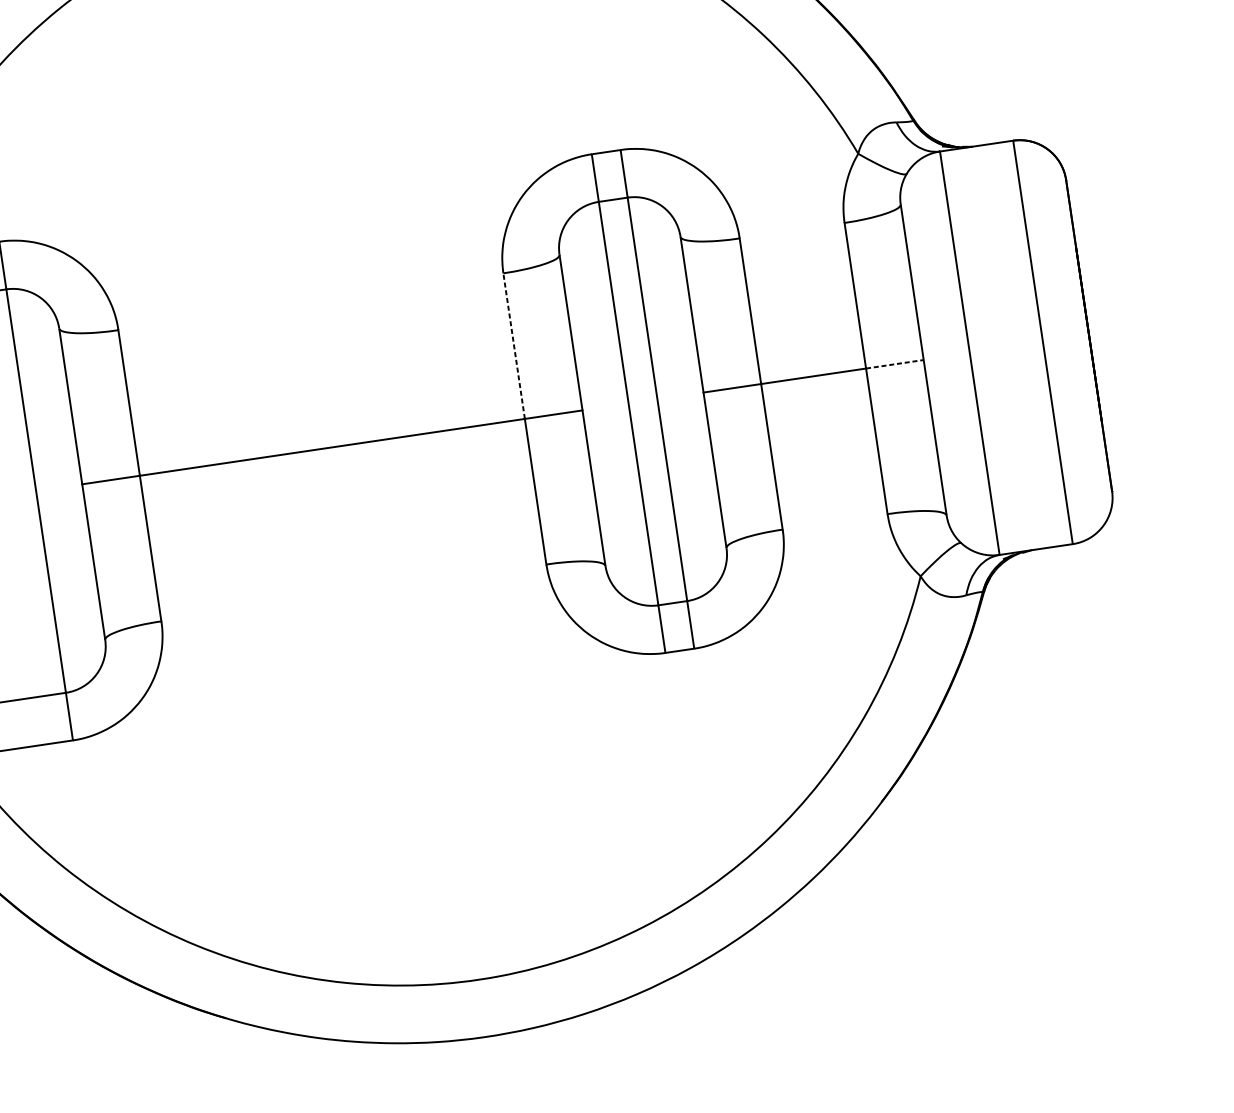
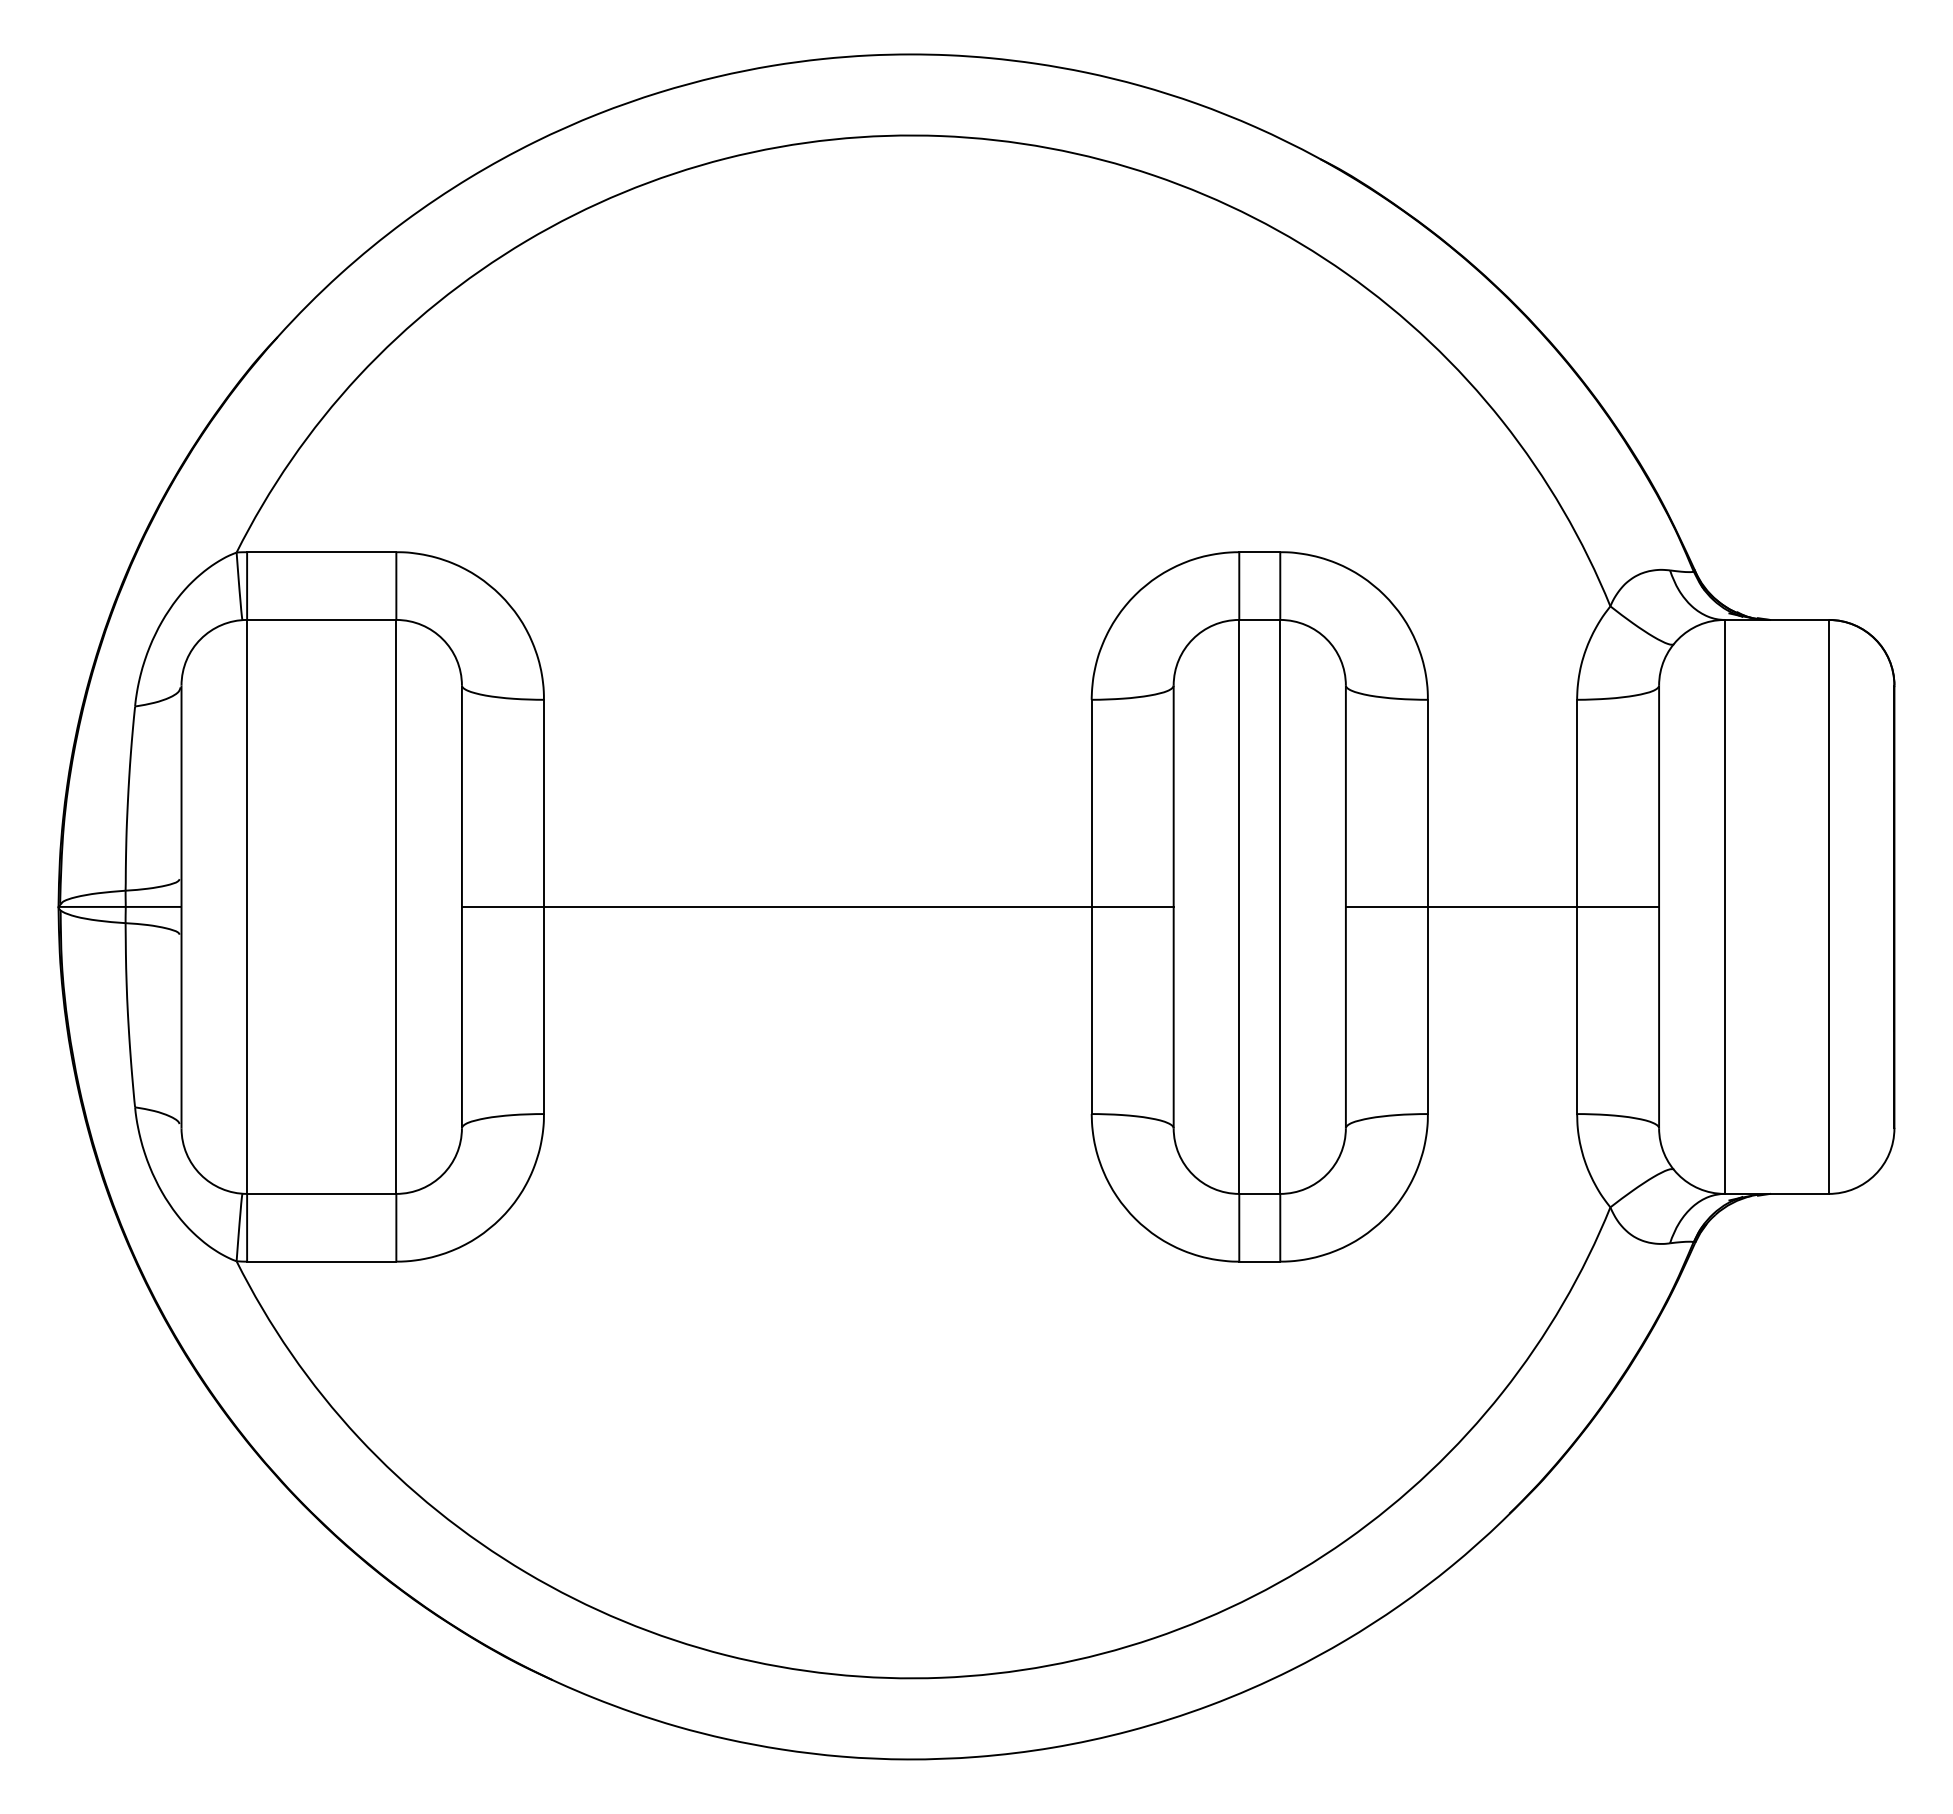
line: (514, 346) -> (1091, 803), dashed -> solid
line: (895, 363) -> (1618, 906), dashed -> solid

